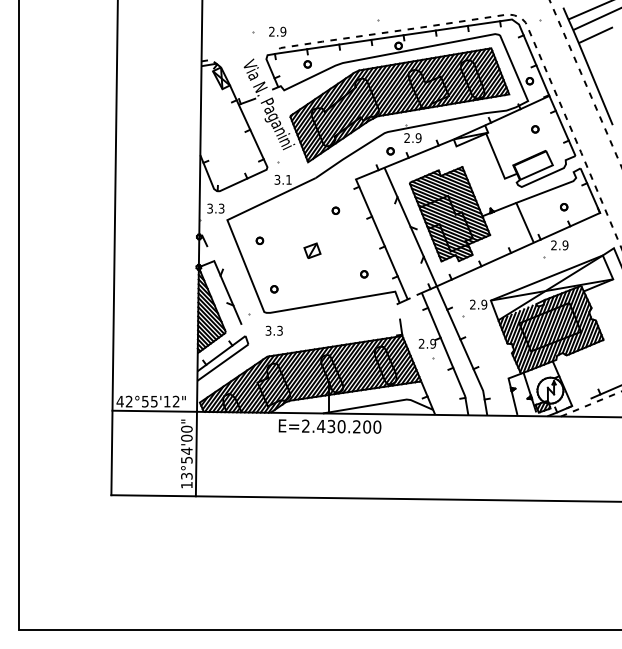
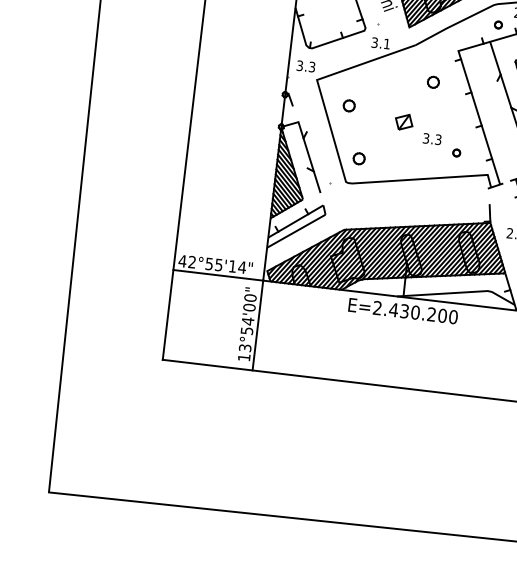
part: (335, 210) -> (433, 81), size x1.6
part: (259, 240) -> (348, 105), size x1.6
part: (274, 289) -> (359, 159), size x1.6
text: (273, 330) -> (431, 138), moved
text: (175, 401) -> (241, 267), 42°55'12" -> 42°55'14"

